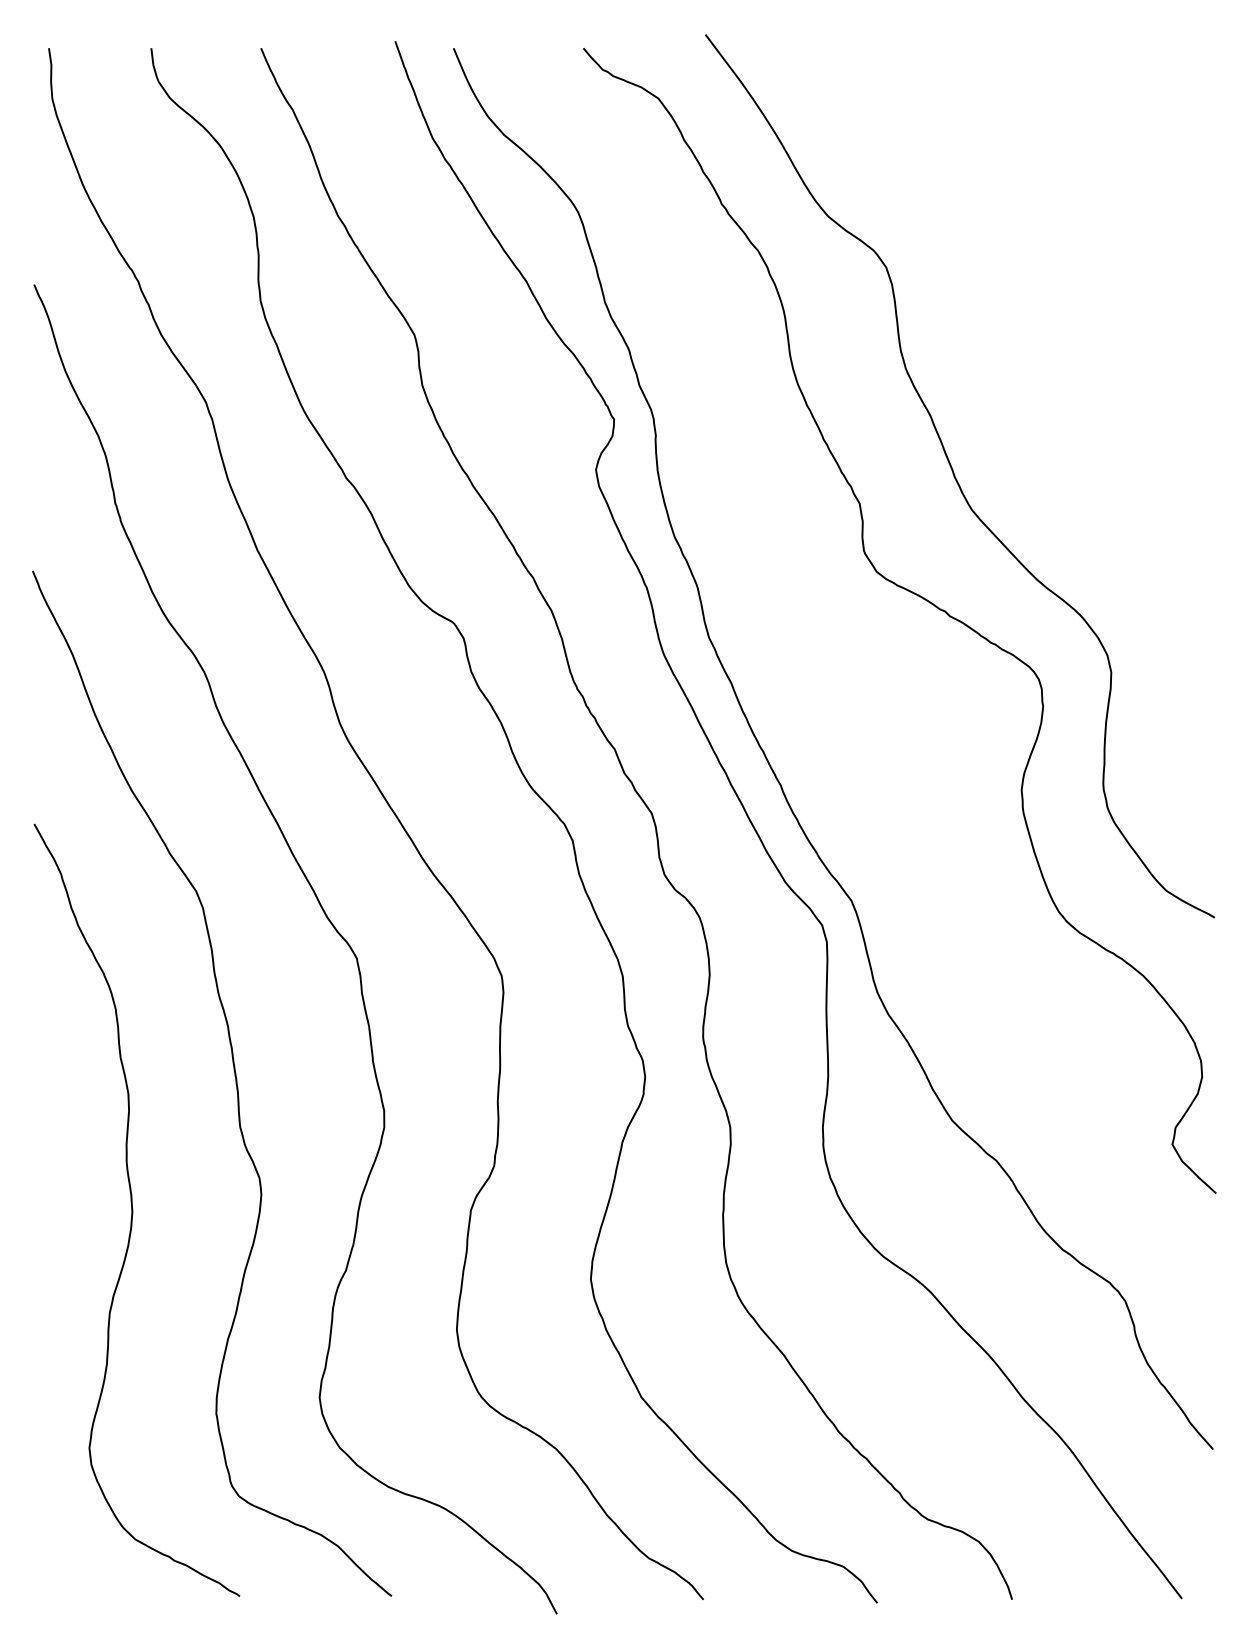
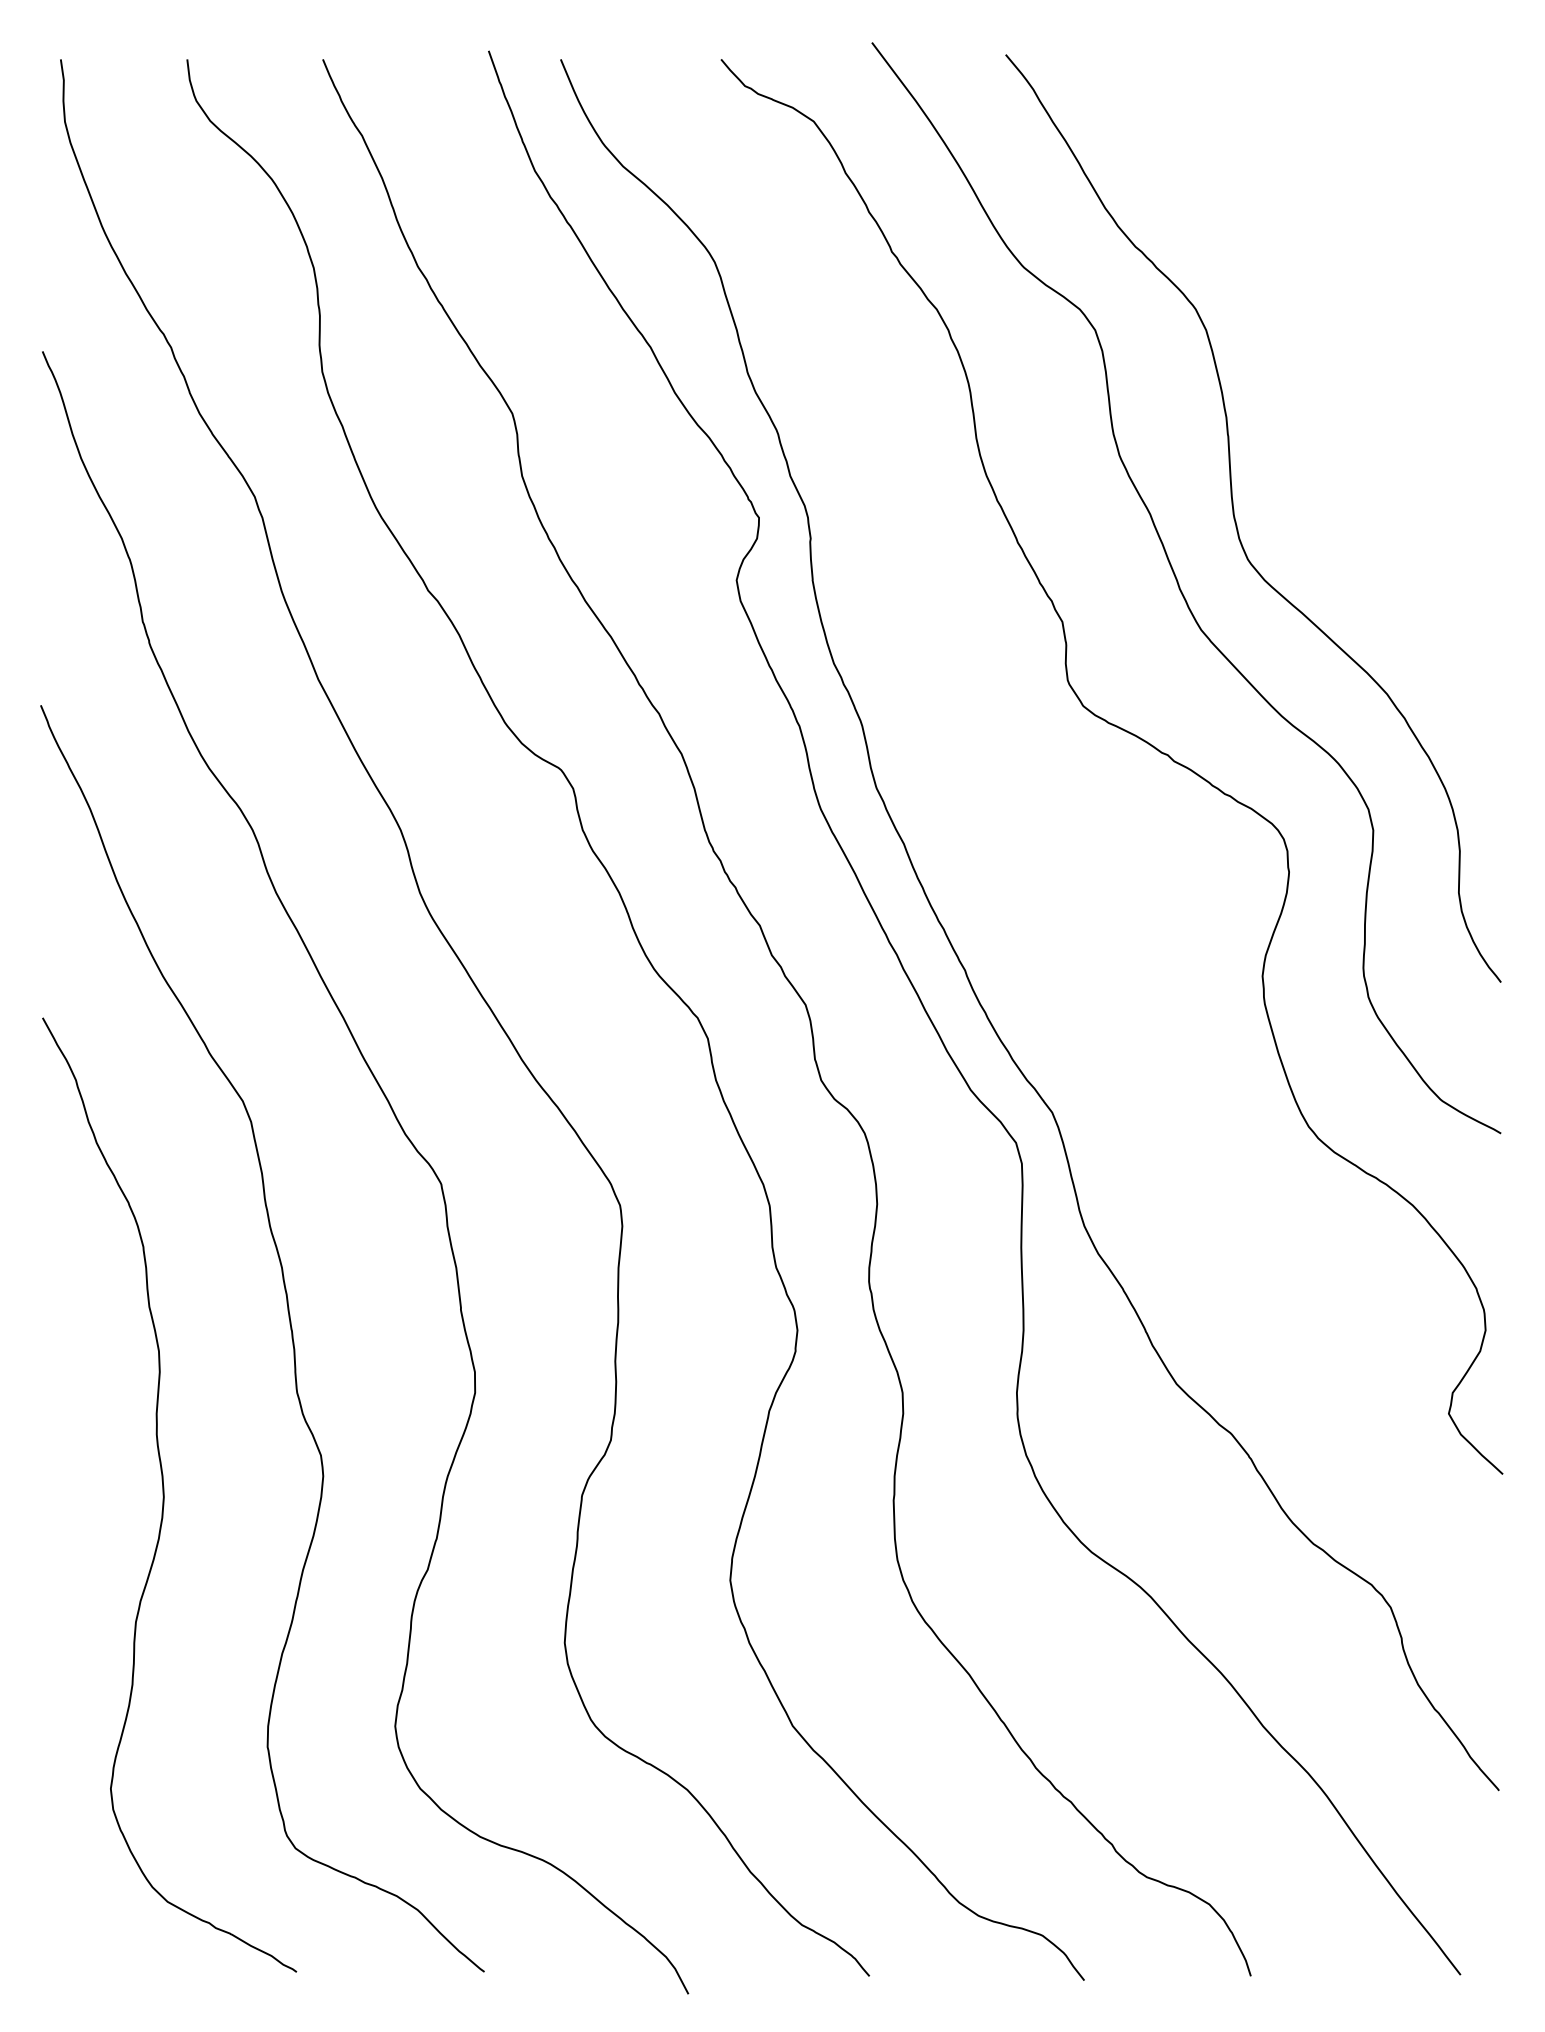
curve: (1000, 422) -> (1236, 521), added

